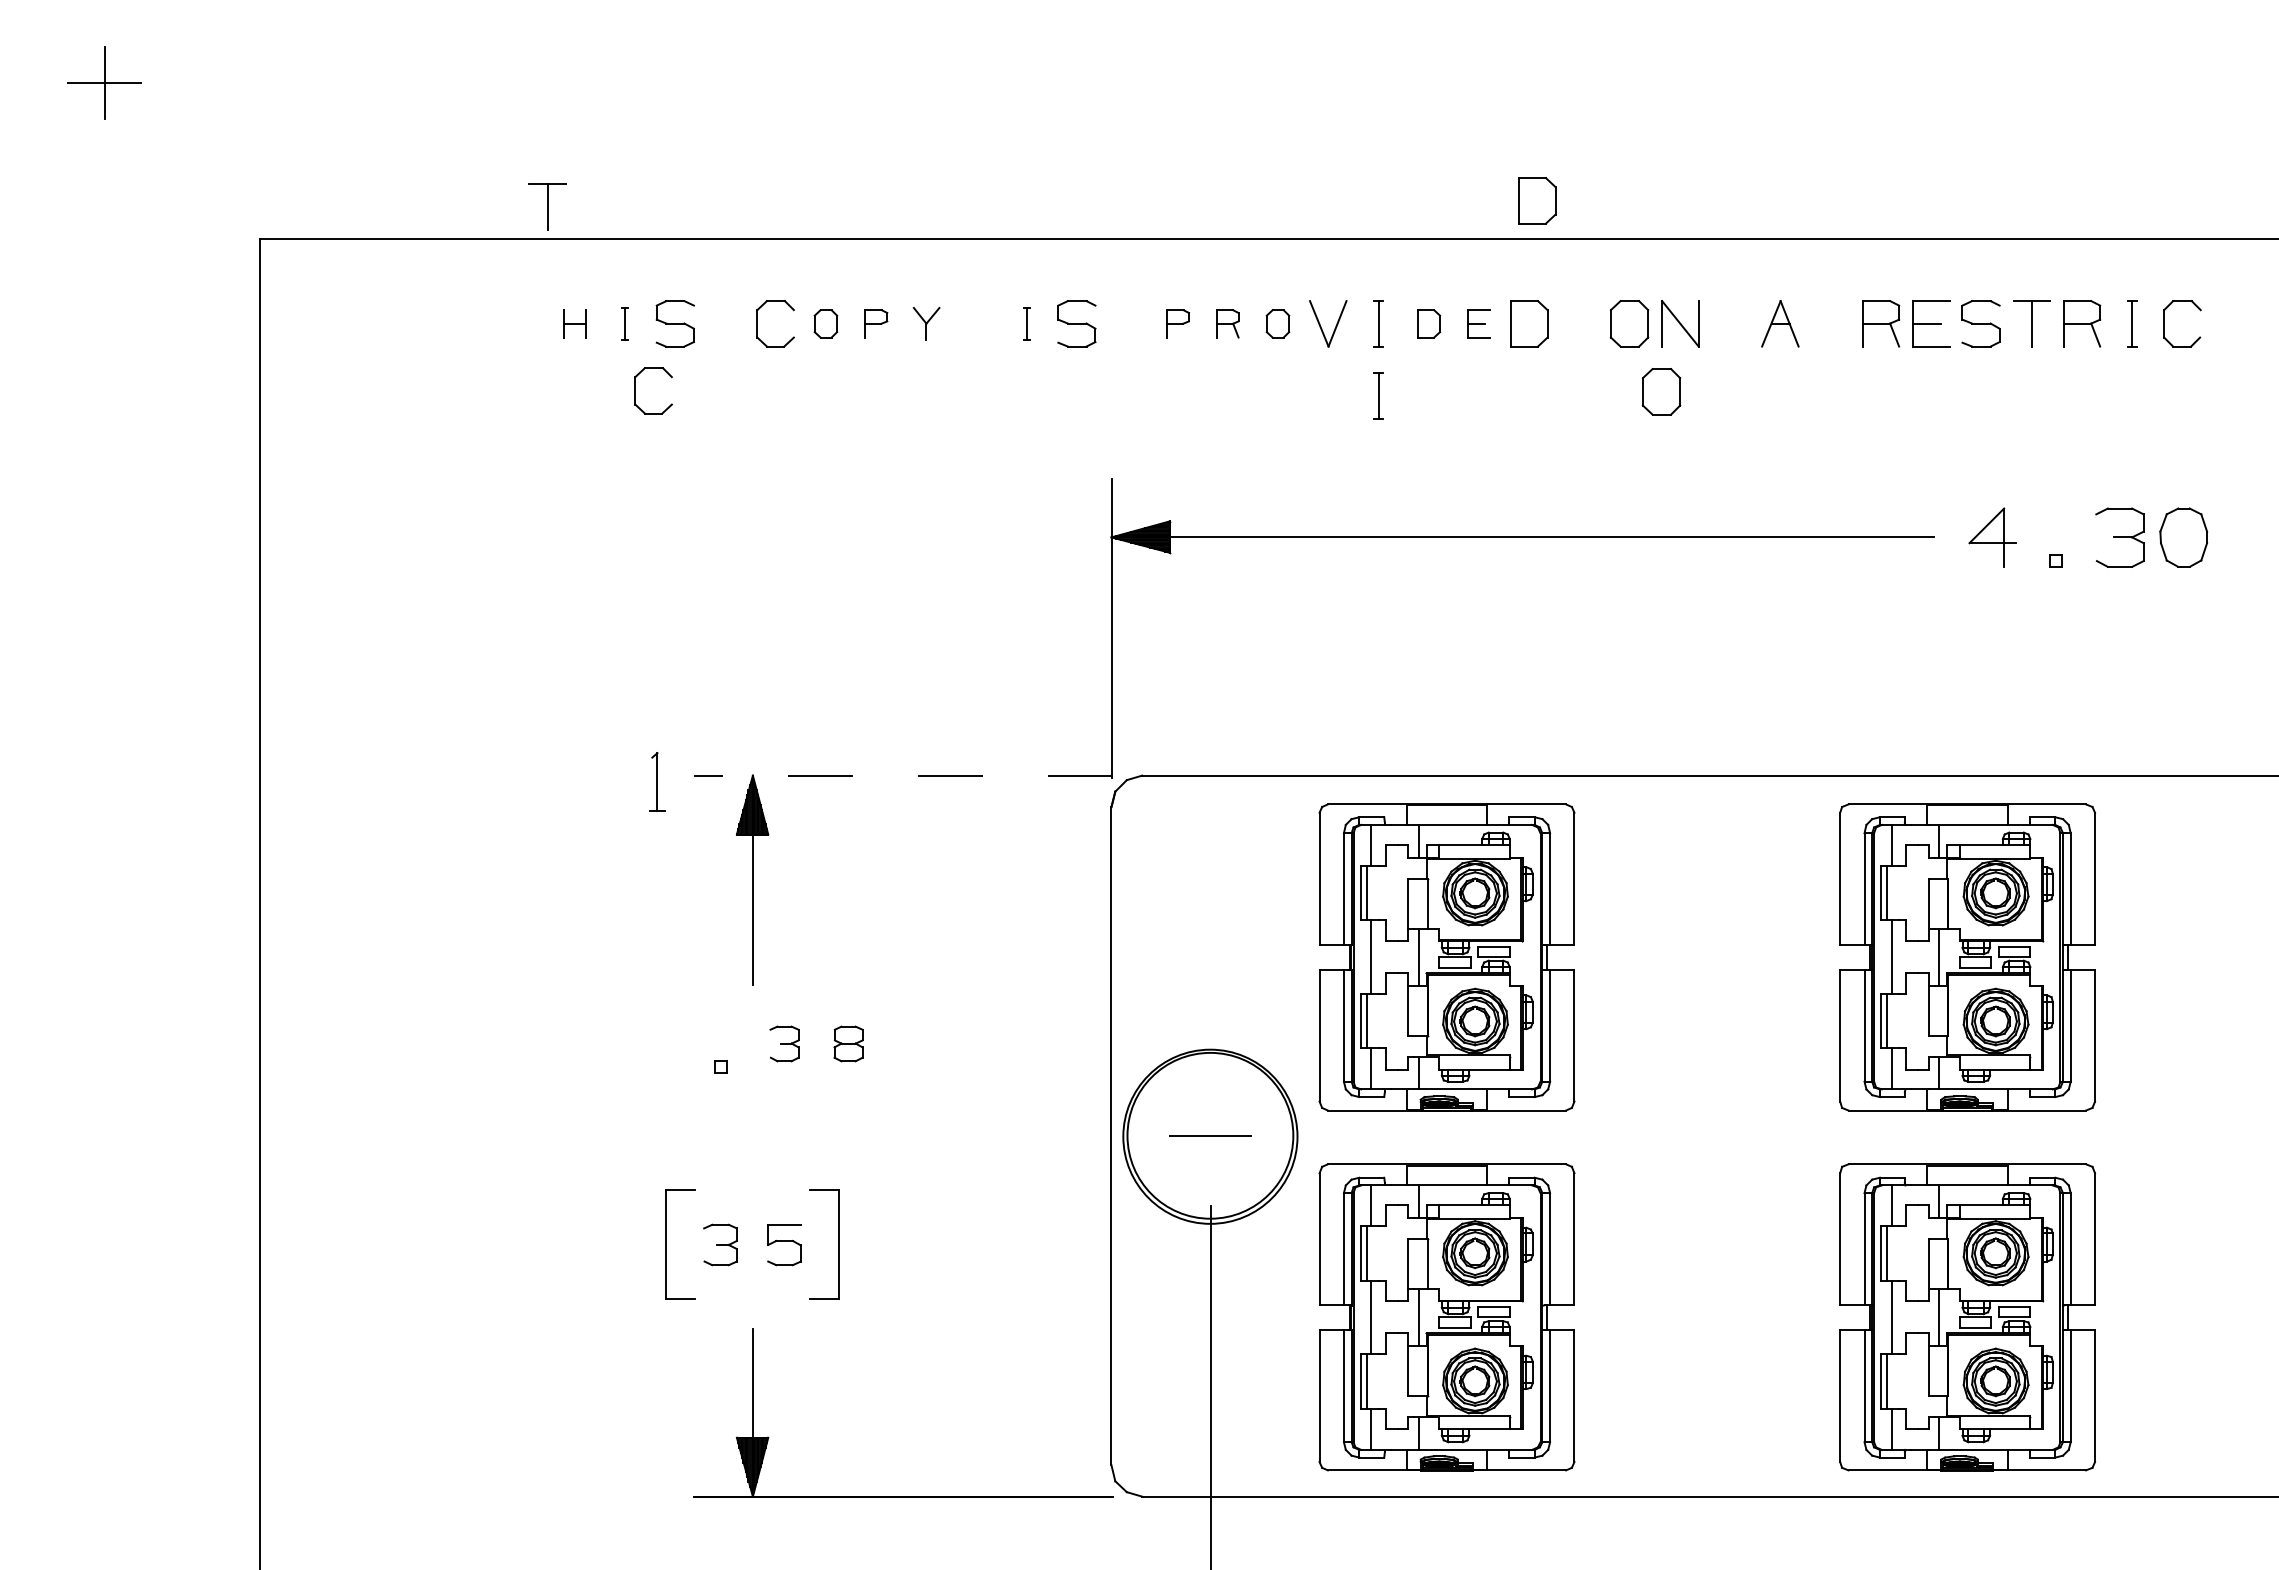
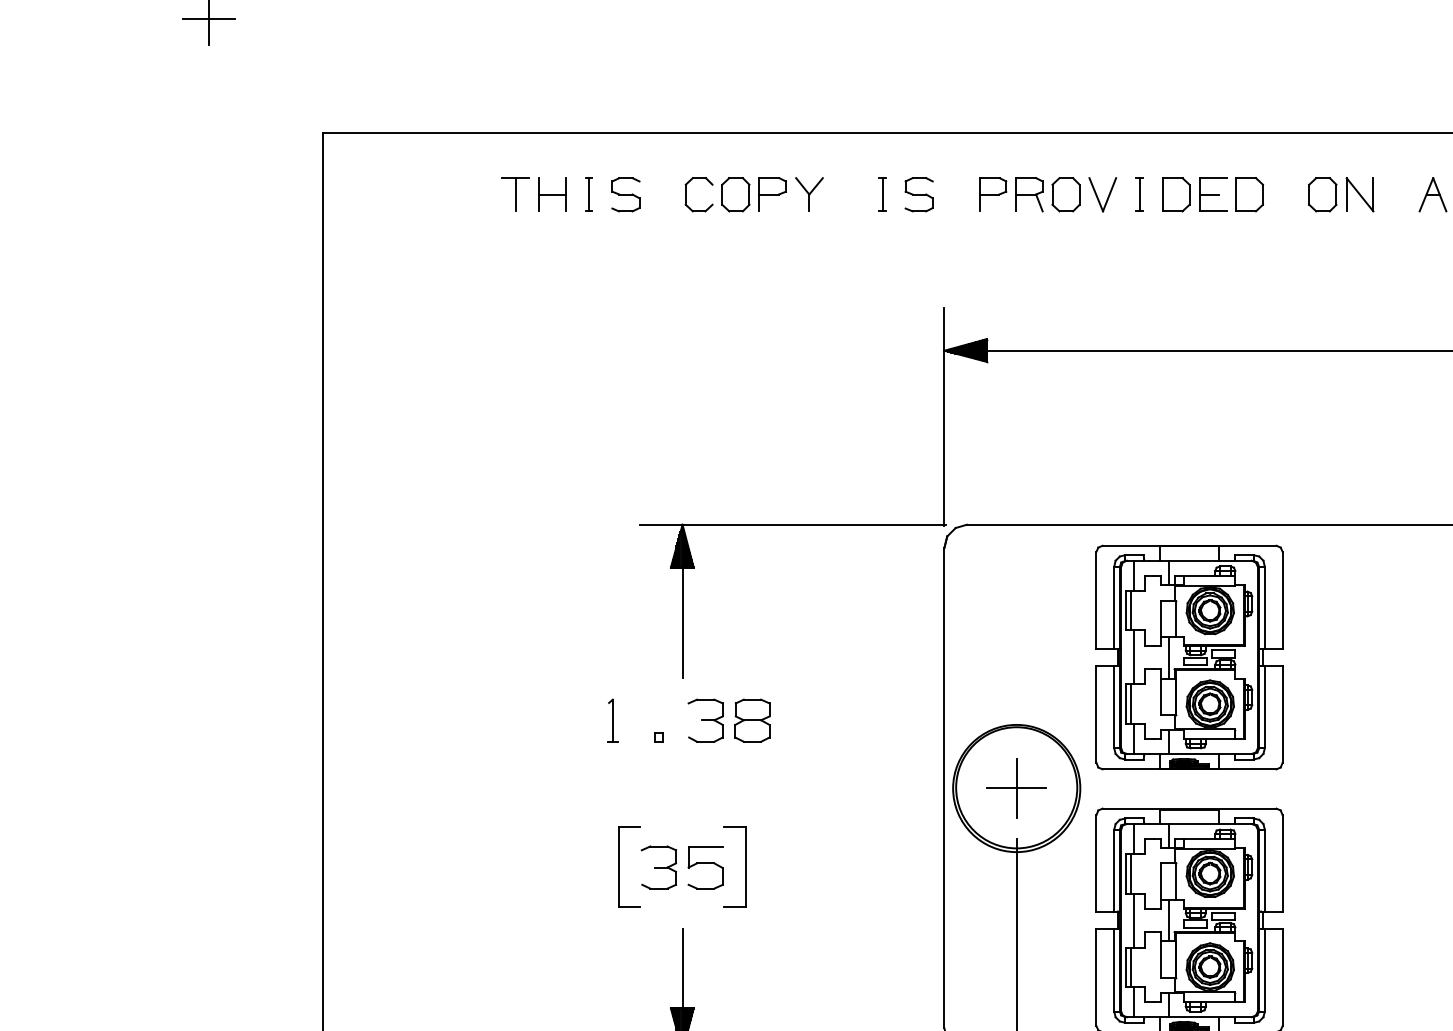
part: (1537, 200) -> (1255, 104), removed
part: (547, 206) -> (515, 194), moved
part: (574, 323) -> (552, 194), size x1.67
part: (624, 323) -> (588, 194), size x1.43
part: (825, 323) -> (735, 194), size x1.67
part: (876, 323) -> (772, 194), size x1.67
part: (926, 323) -> (809, 194), size x1.43
part: (1026, 323) -> (882, 194), size x1.43
part: (1178, 323) -> (993, 194), size x1.67
part: (1227, 323) -> (1029, 194), size x1.67
part: (1277, 323) -> (1065, 194), size x1.67
part: (1429, 323) -> (1176, 194), size x1.67
part: (1479, 323) -> (1213, 194), size x1.67
part: (635, 390) -> (596, 243), removed
part: (1661, 391) -> (1346, 244), removed
part: (1378, 395) -> (1139, 247), removed
line: (903, 775) -> (792, 524), dashed -> solid
part: (657, 781) -> (612, 720), moved
part: (784, 1043) -> (705, 720), size x1.67
part: (848, 1043) -> (752, 720), size x1.67
line: (1210, 1136) -> (1016, 788), added
part: (720, 1244) -> (658, 867), size x1.43
part: (784, 1244) -> (705, 867), size x1.43

